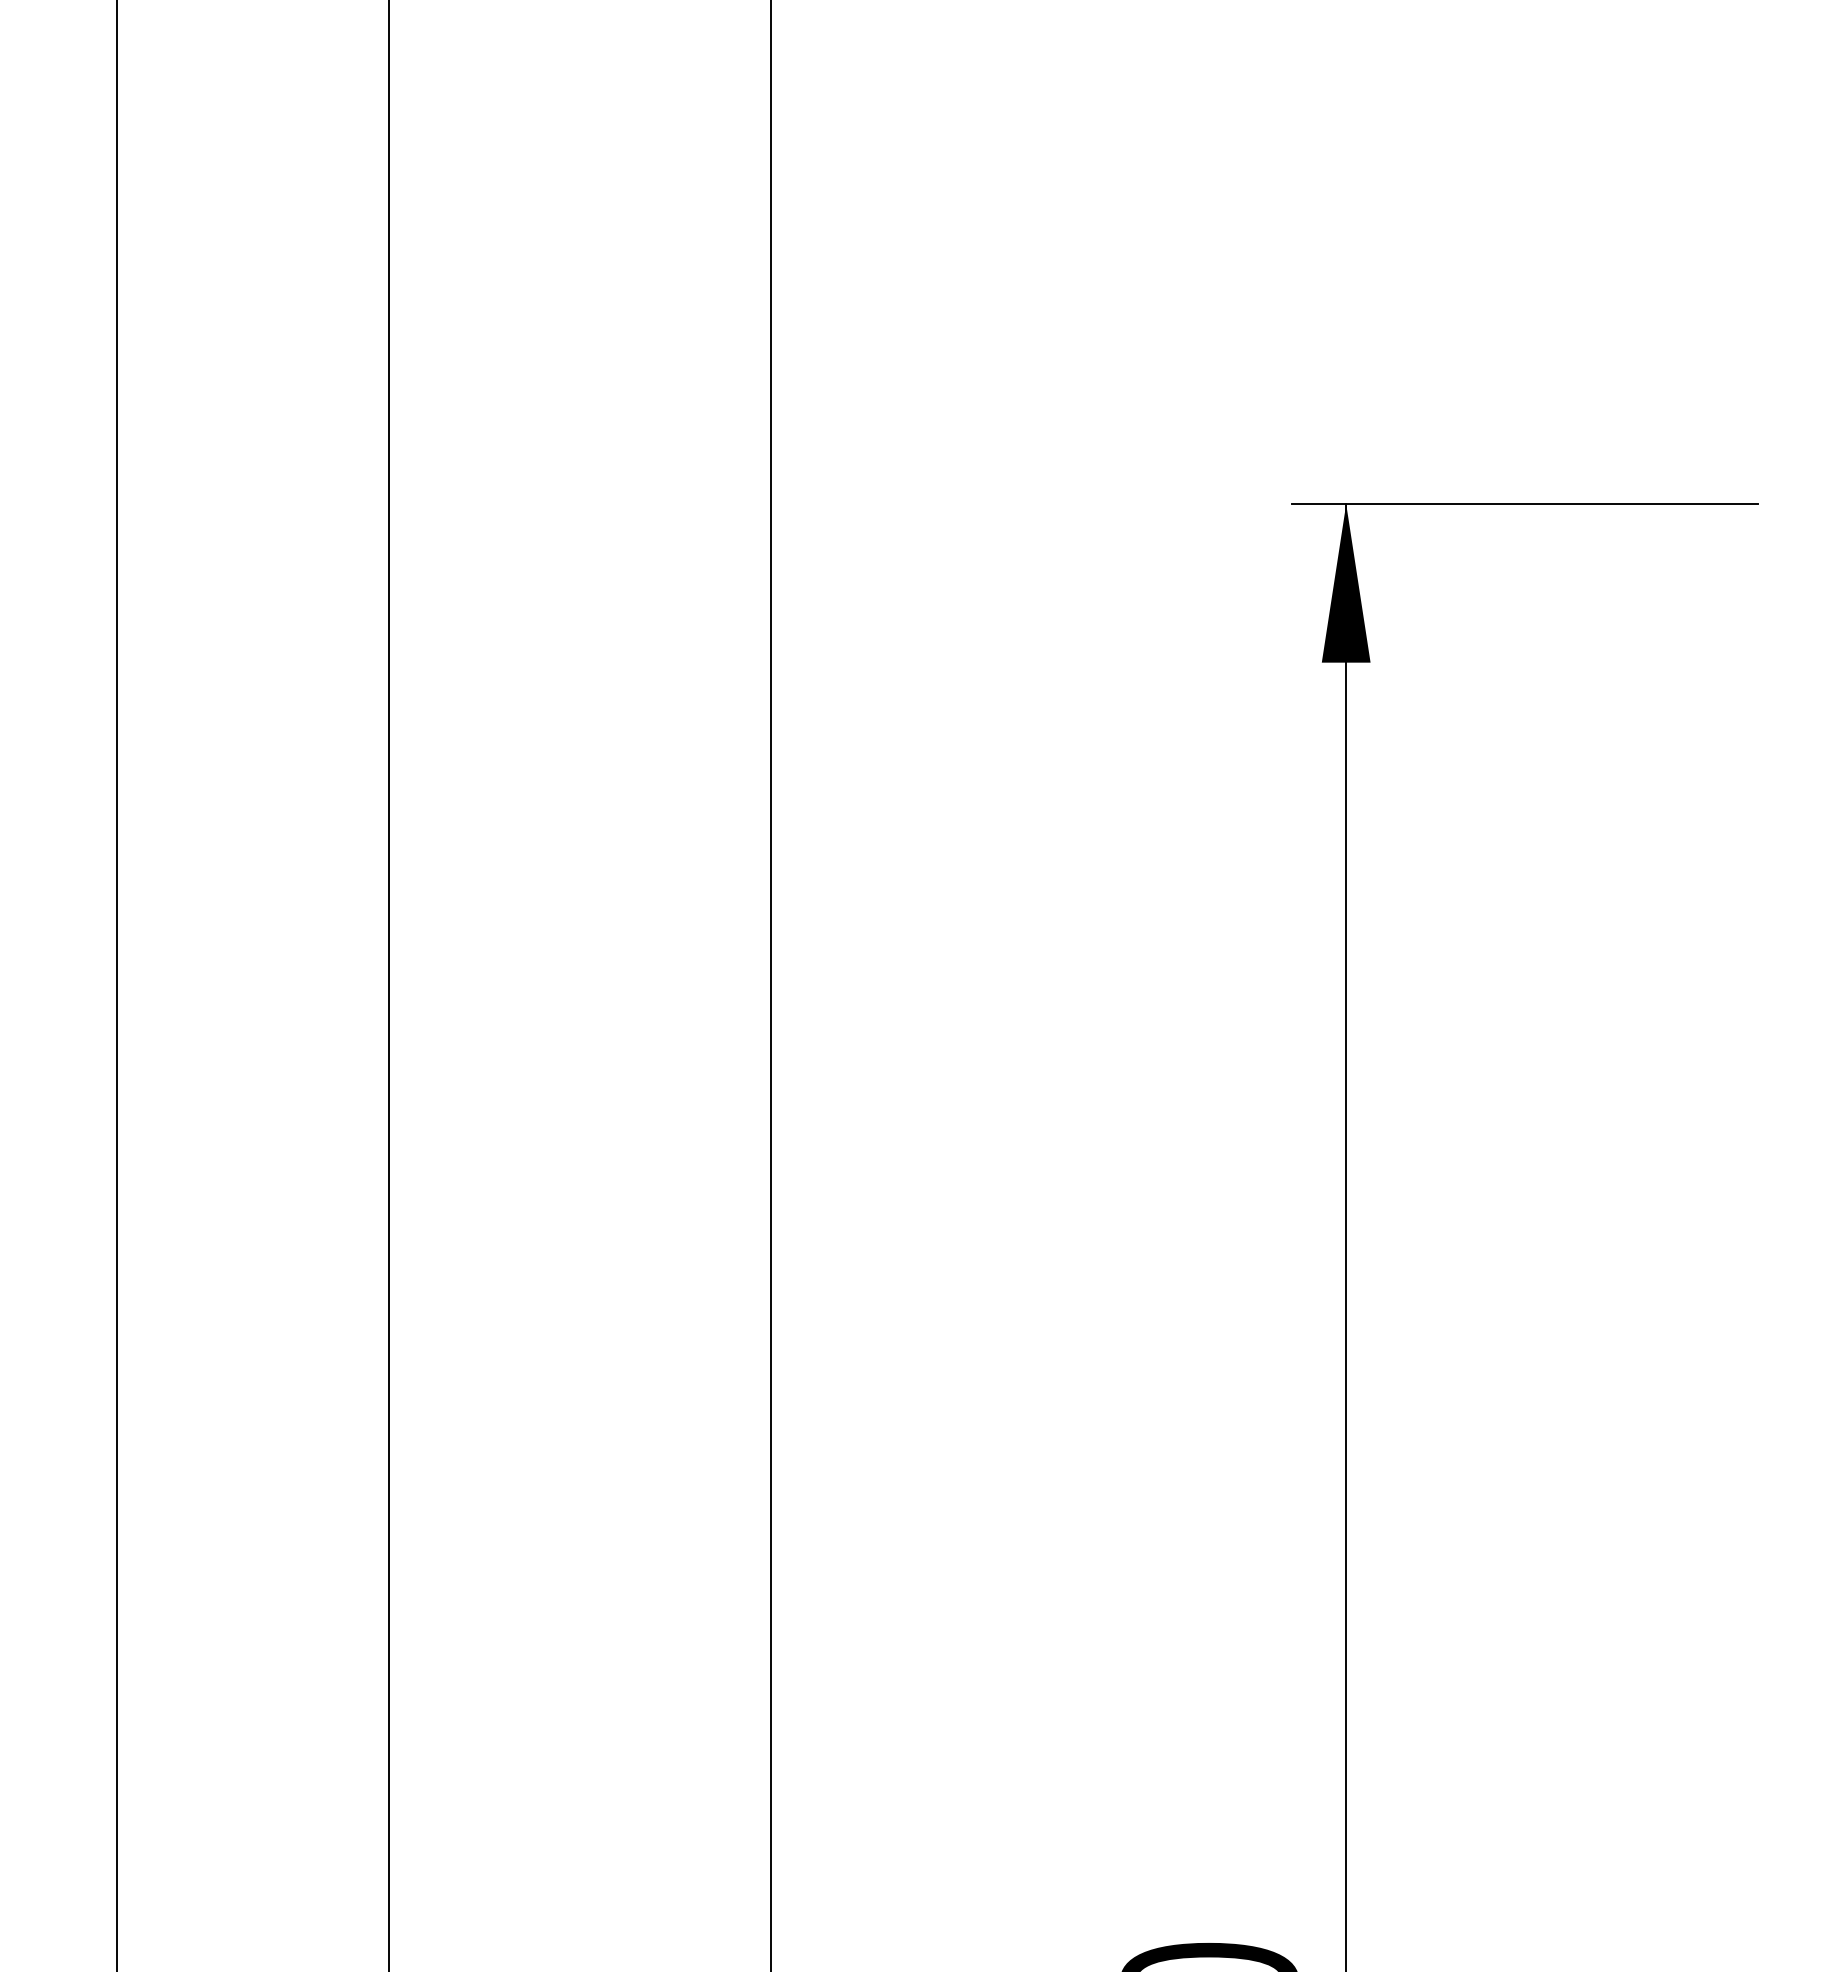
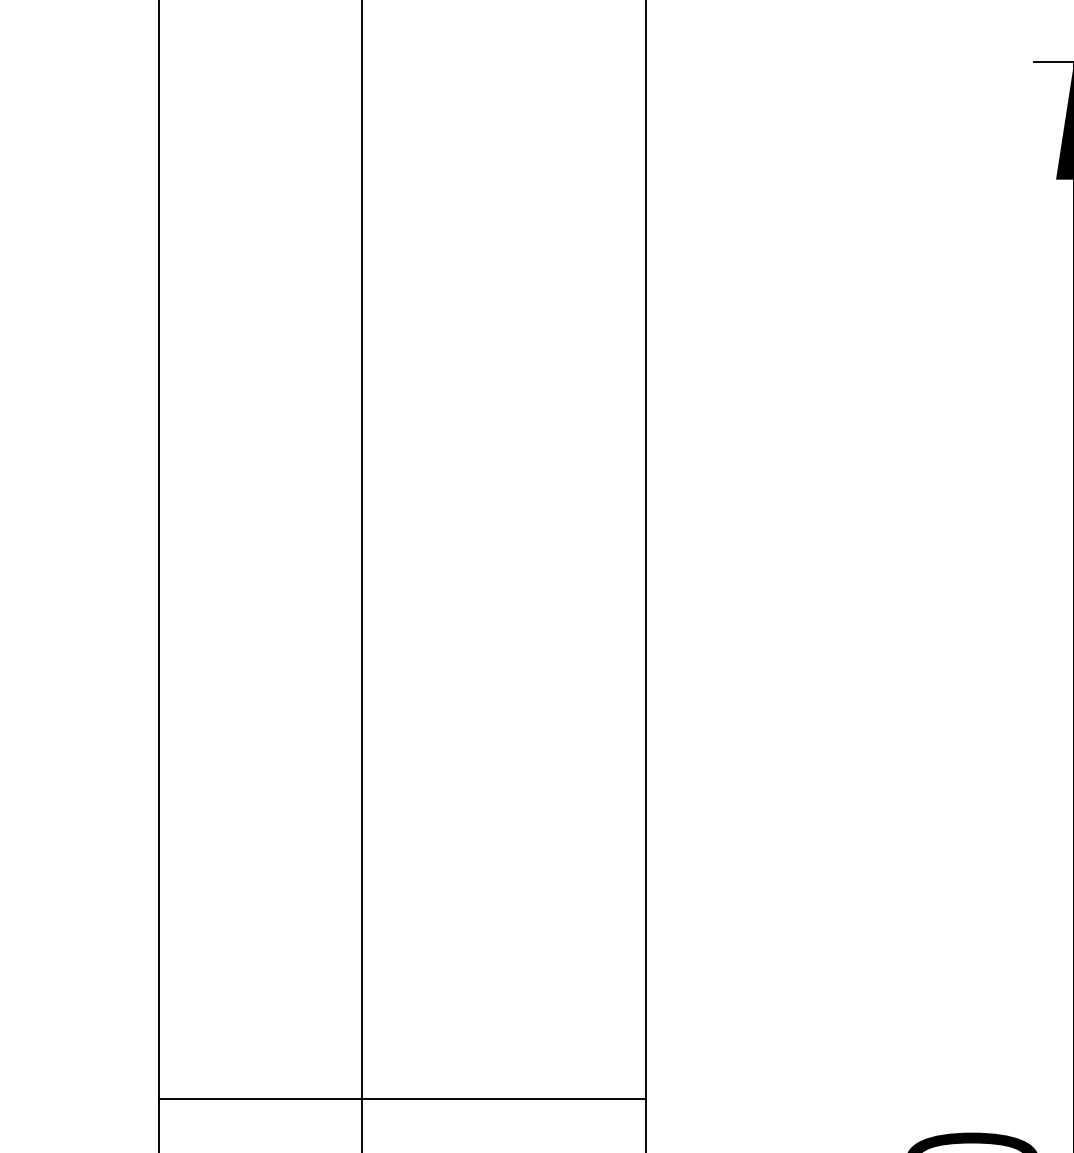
line: (443, 1897) -> (402, 1098), added

